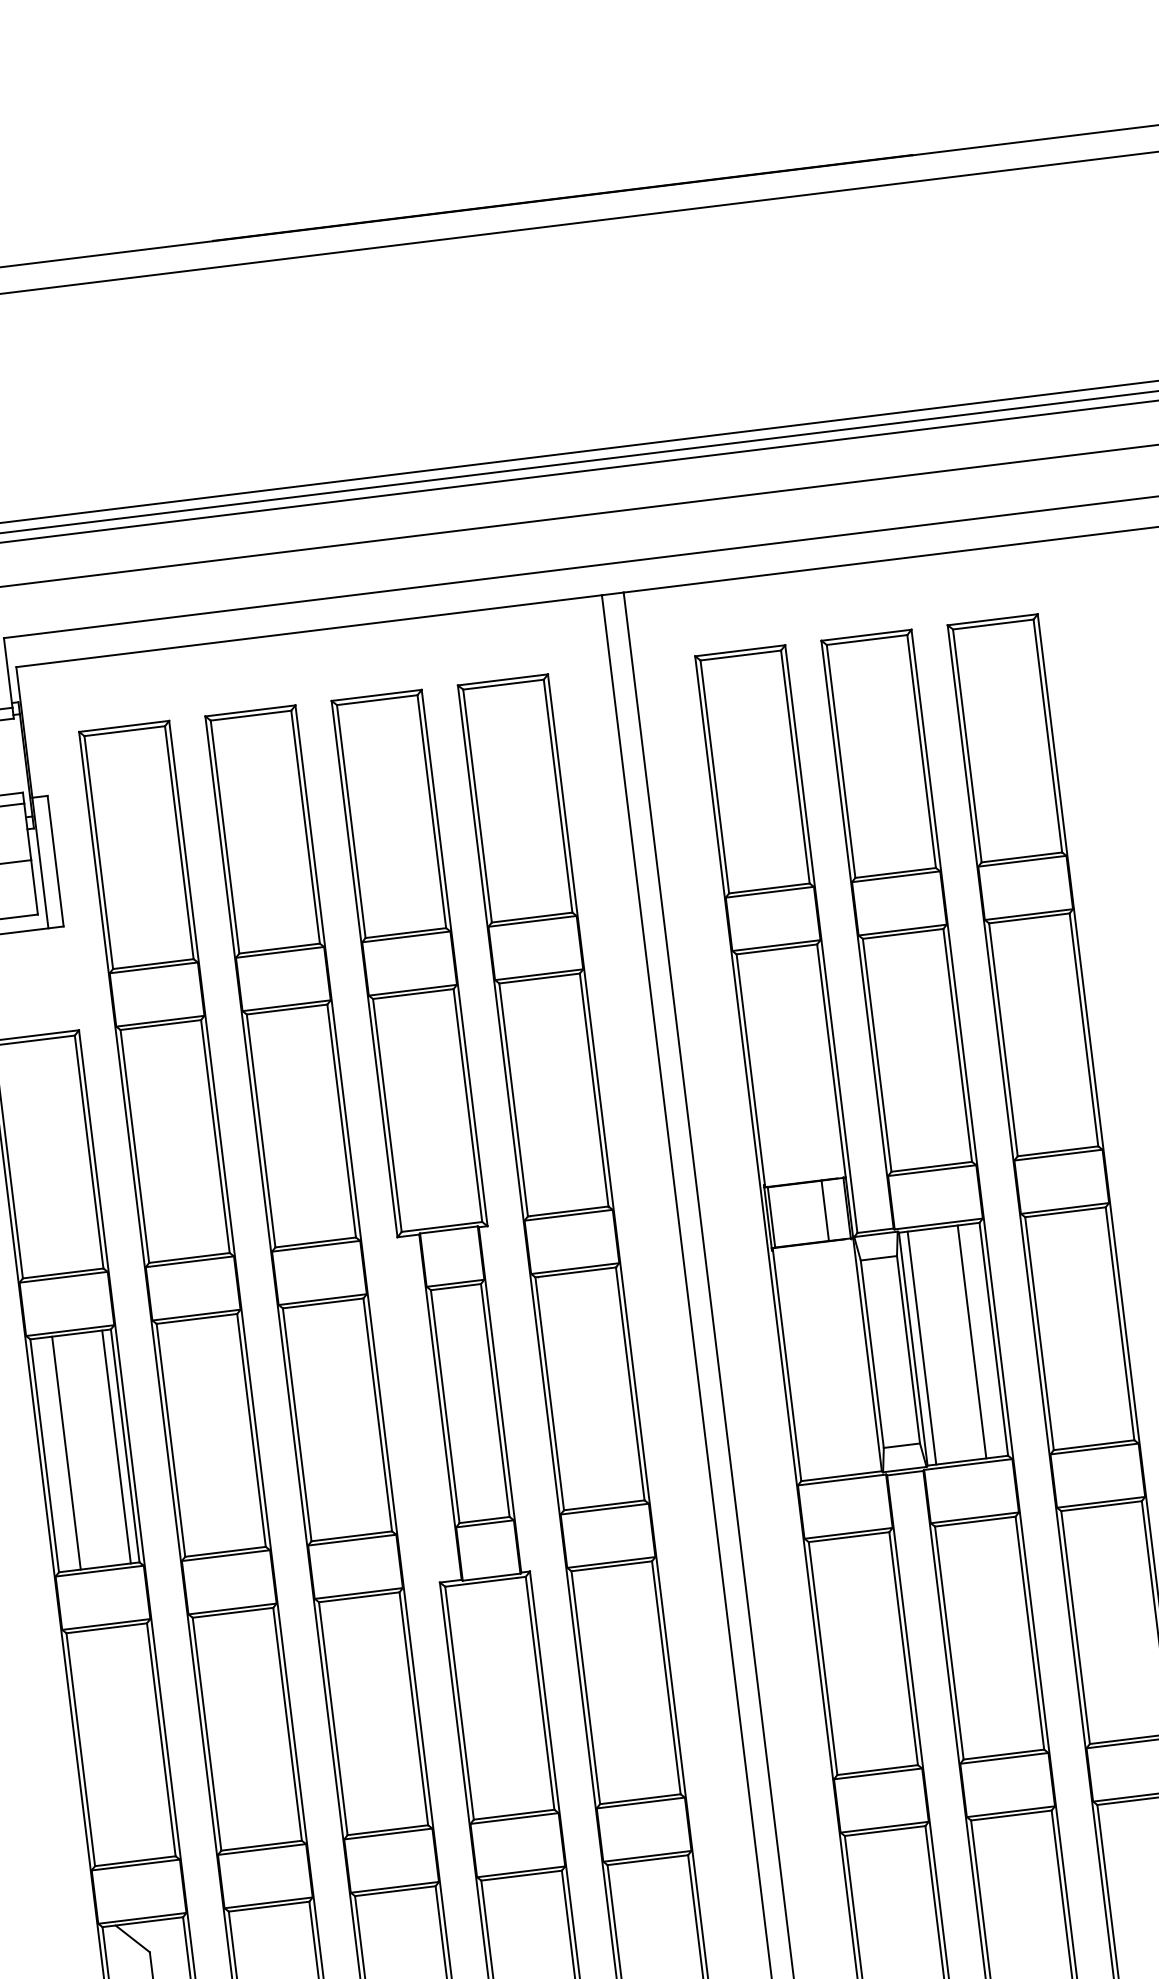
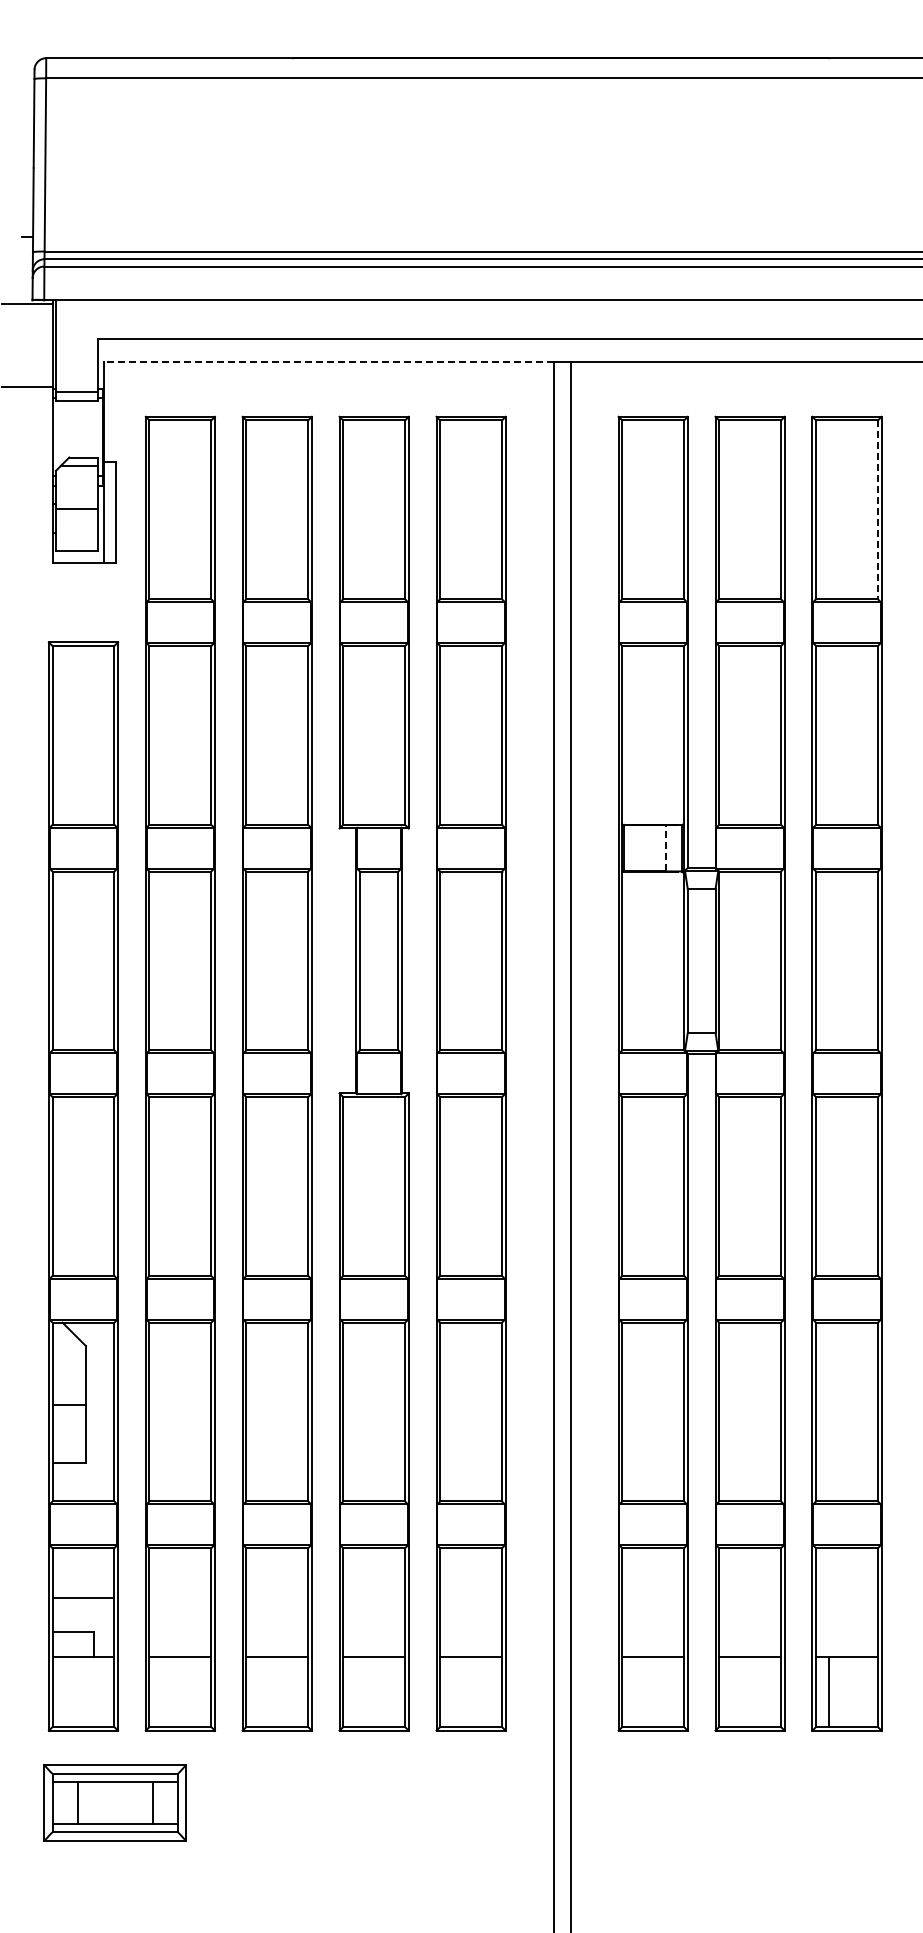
line: (309, 631) -> (329, 362), solid -> dashed
line: (1047, 736) -> (877, 510), solid -> dashed
line: (825, 1209) -> (665, 847), solid -> dashed
line: (972, 1341) -> (764, 960), removed
line: (921, 1347) -> (725, 960), removed
line: (116, 1446) -> (107, 960), removed
line: (66, 1452) -> (69, 960), removed

